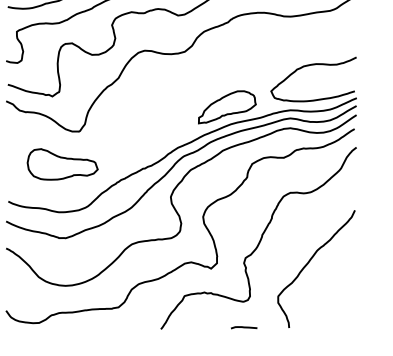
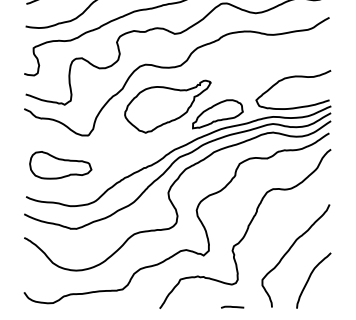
part: (169, 98) -> (167, 106), added
part: (62, 164) -> (60, 165), moved
curve: (331, 297) -> (309, 280), added

